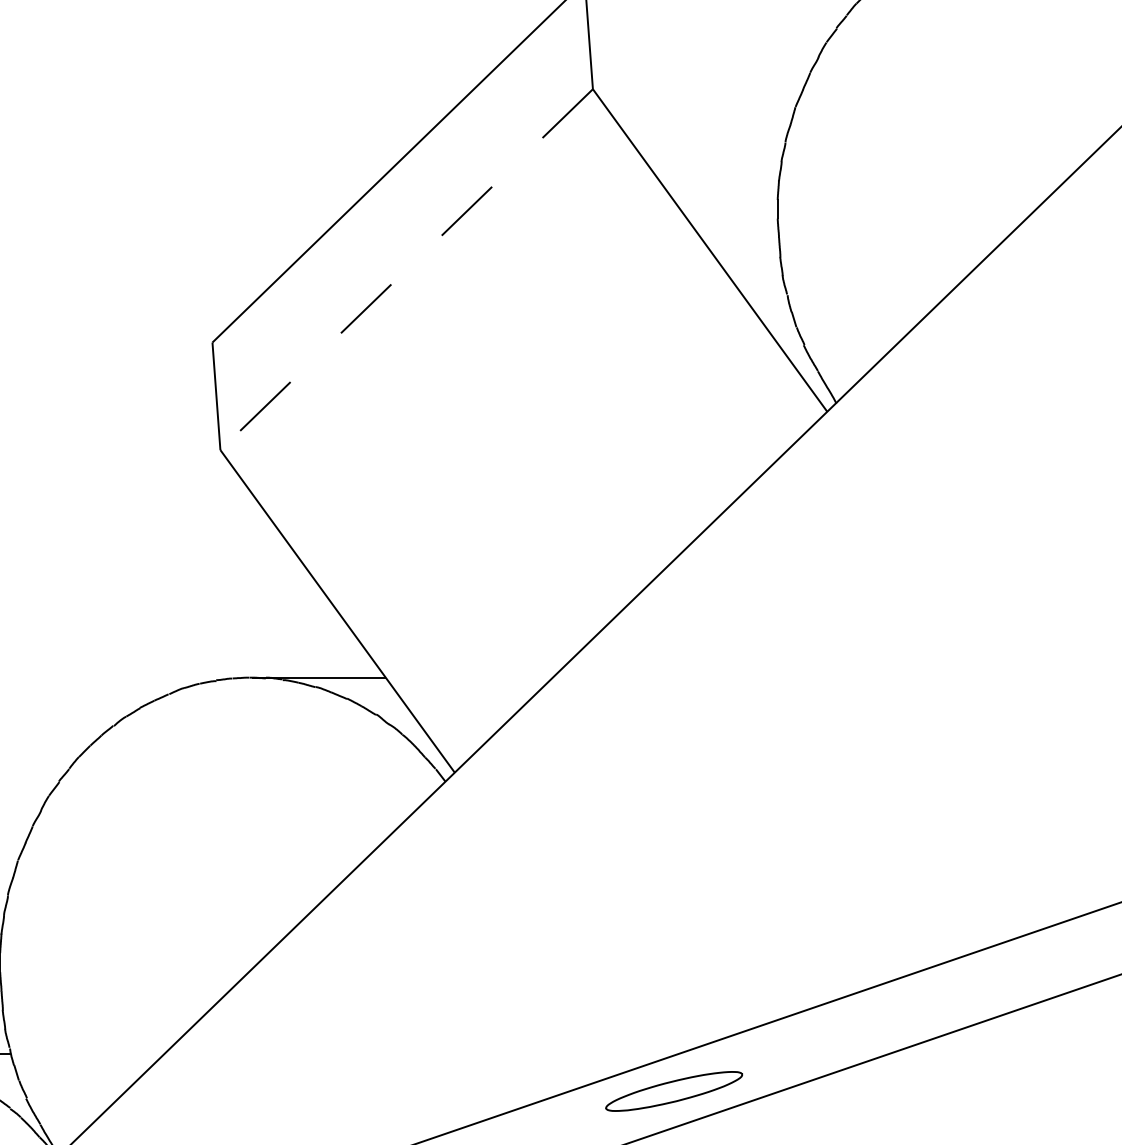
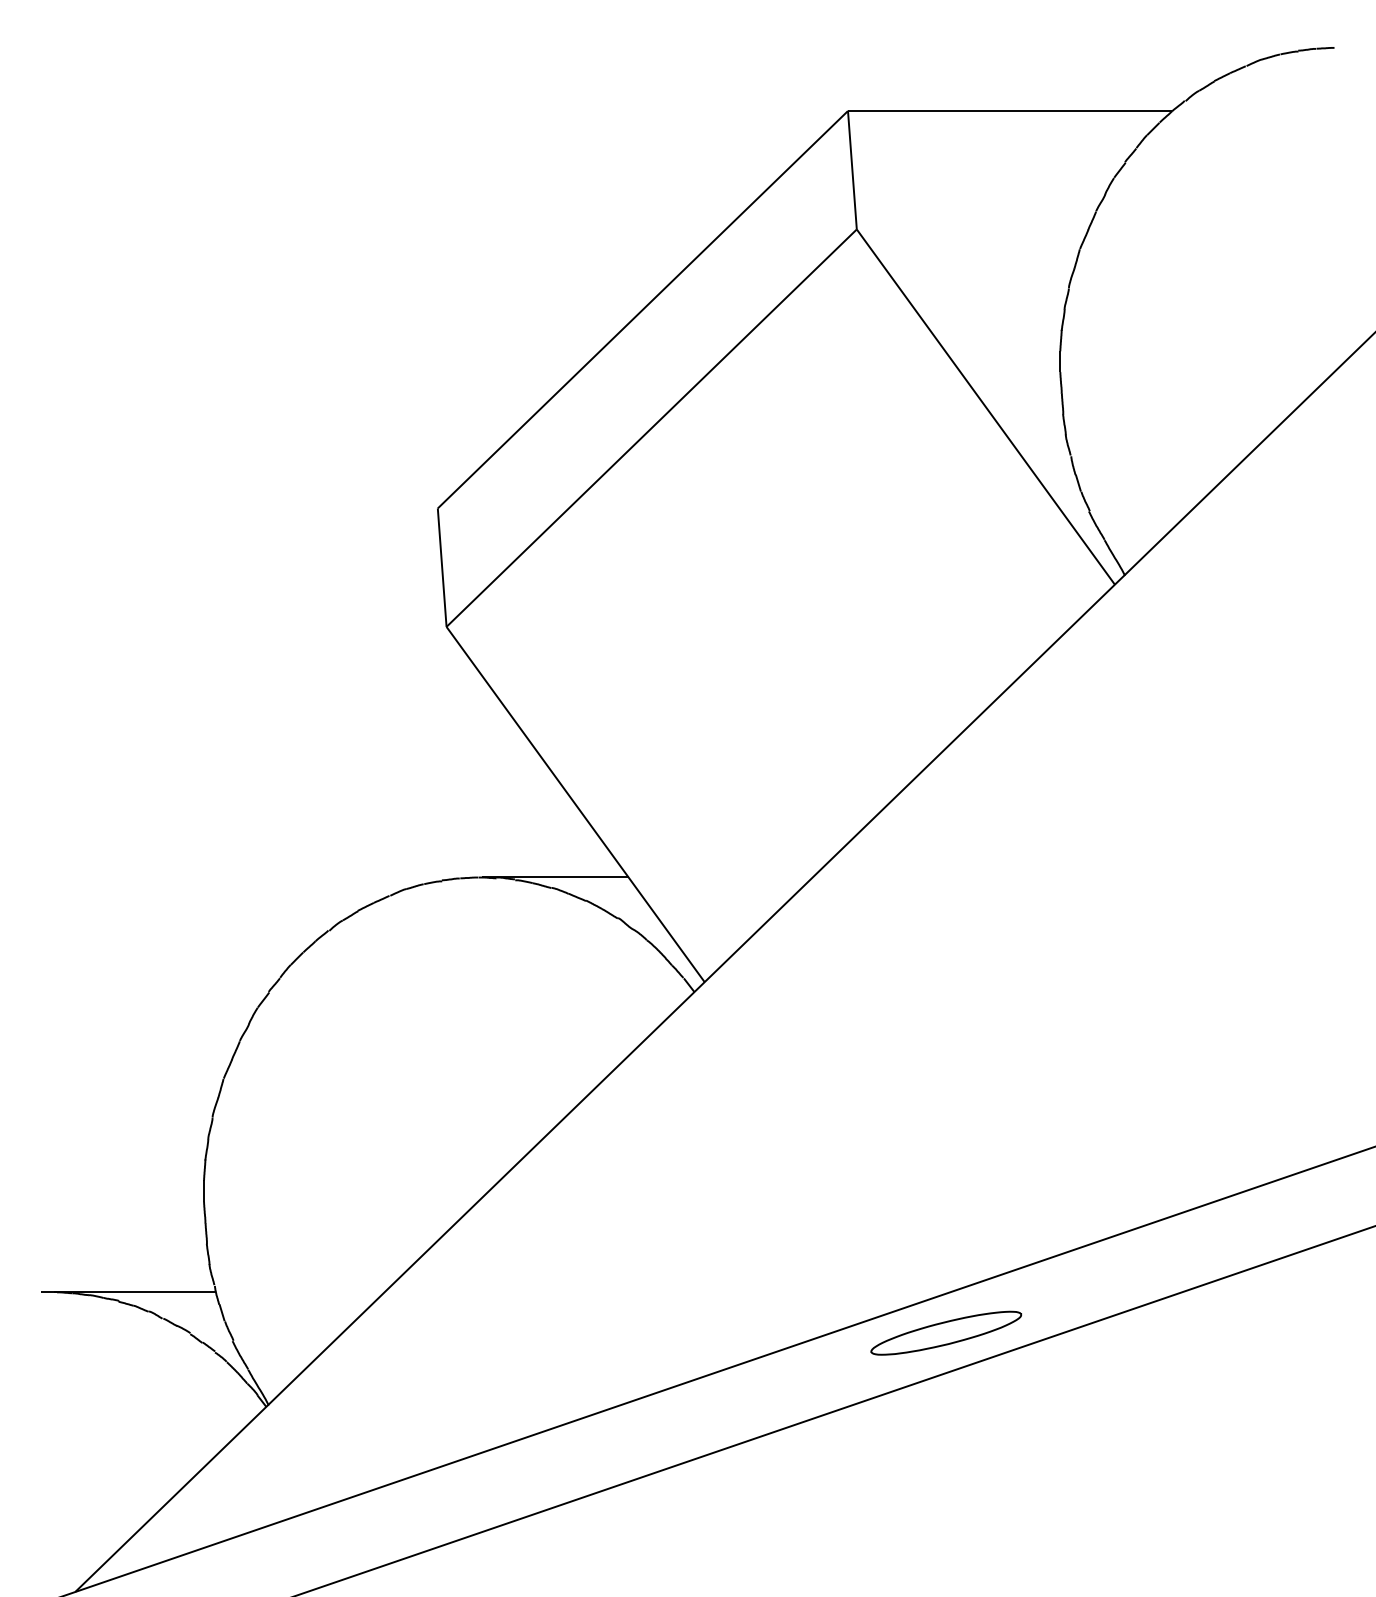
line: (406, 269) -> (651, 428), dashed -> solid

